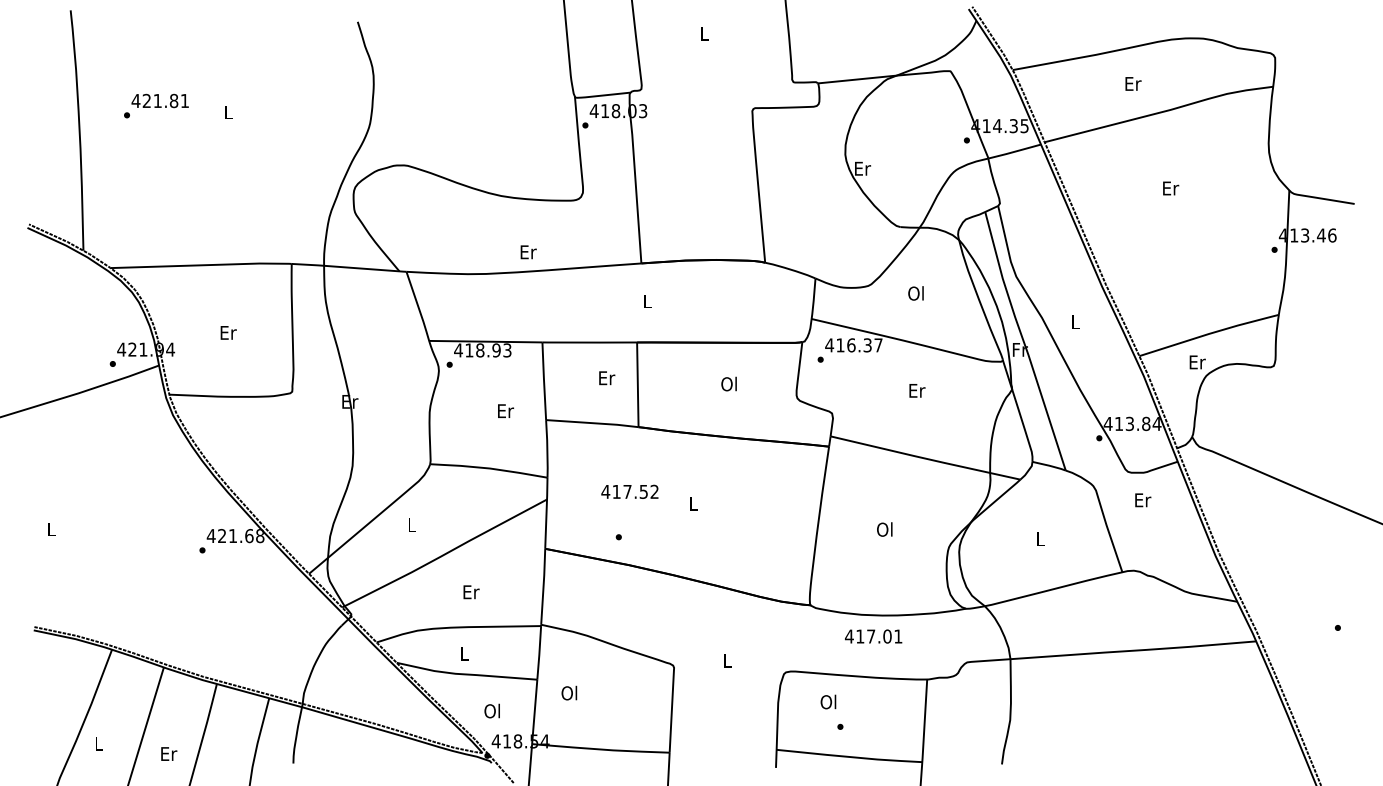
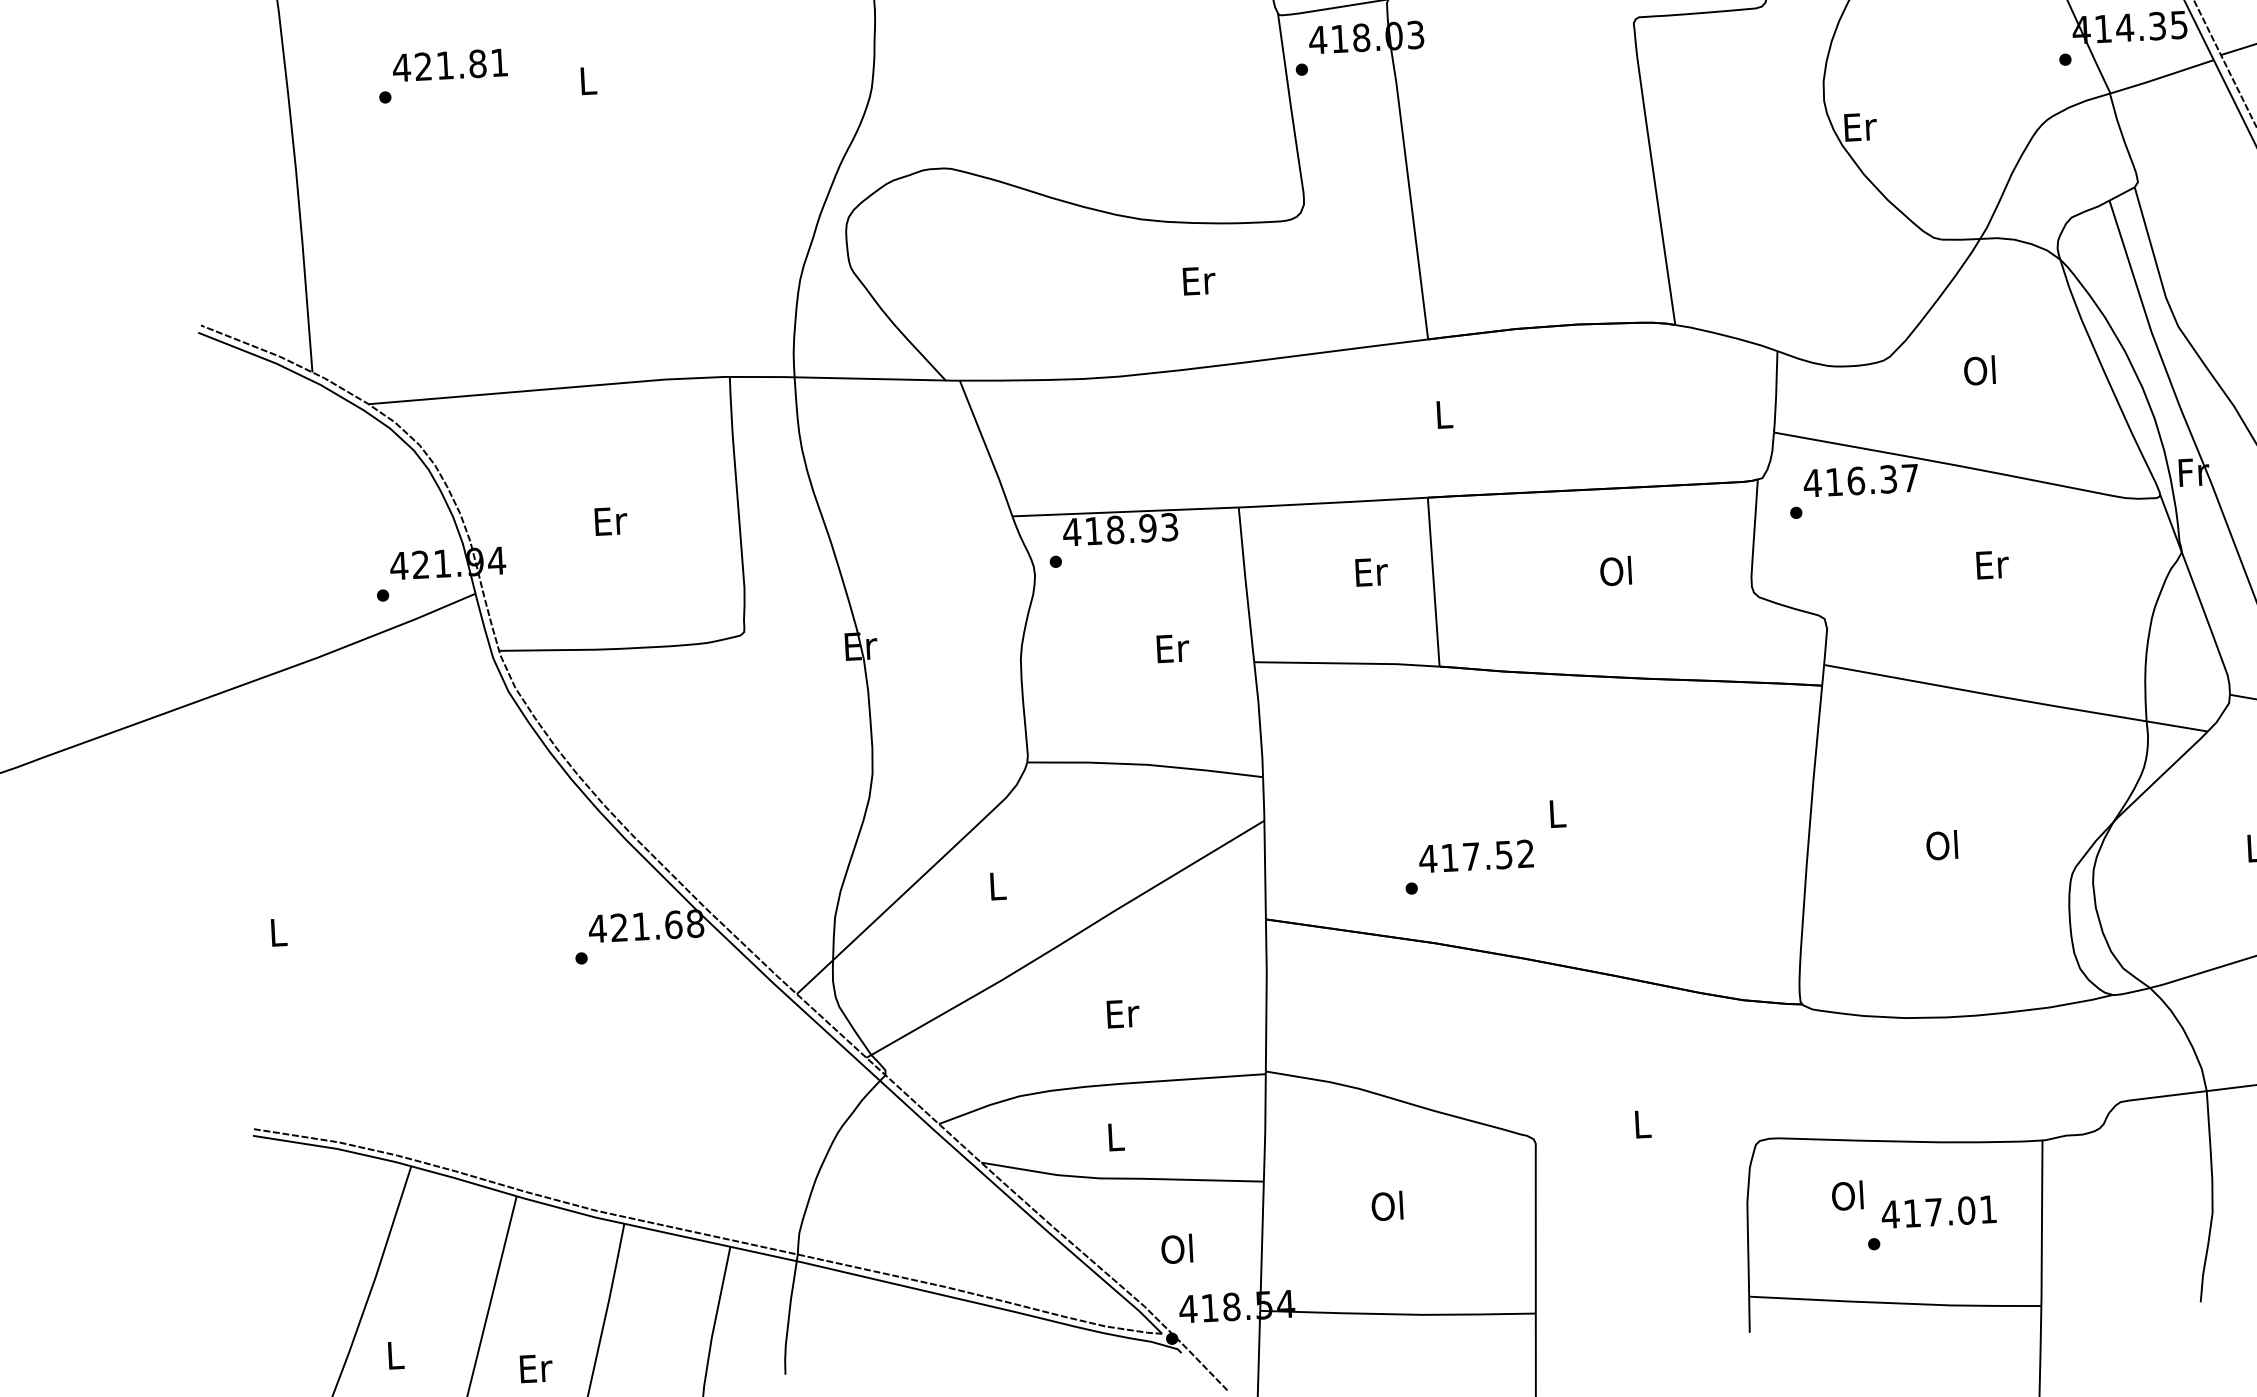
text: (528, 252) -> (1198, 281), moved
text: (629, 491) -> (1475, 855), moved
text: (873, 636) -> (1938, 1211), moved
text: (569, 692) -> (1387, 1204), moved

